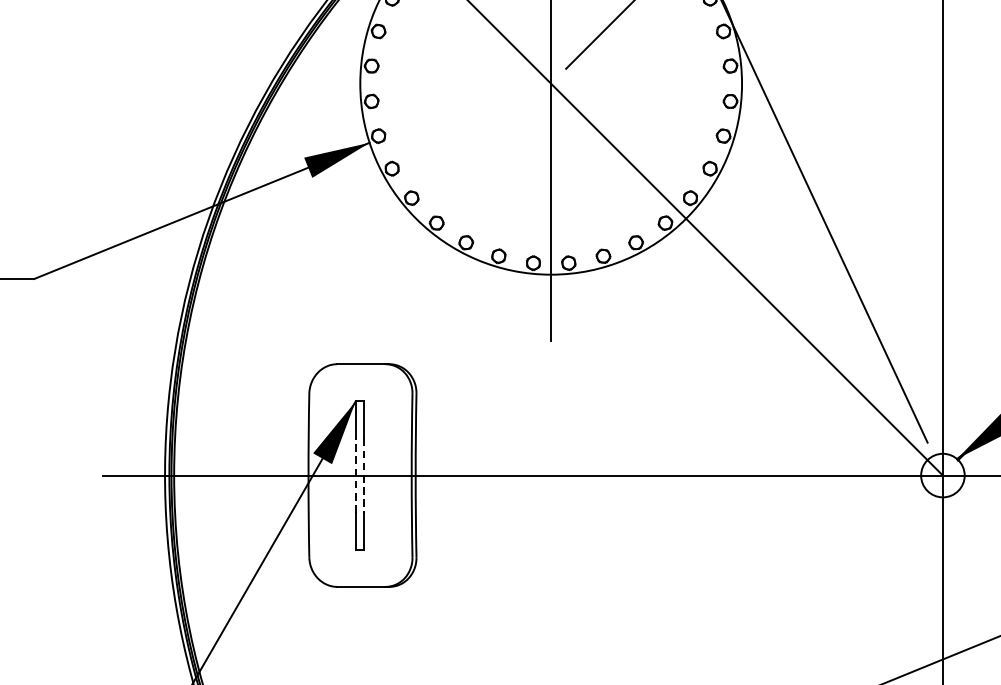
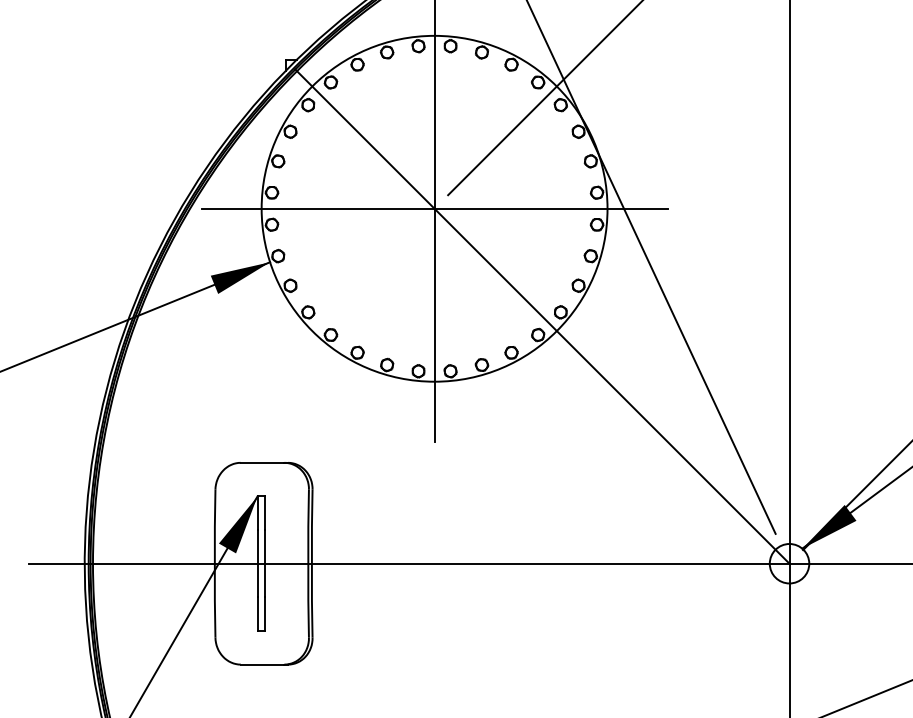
line: (551, 83) -> (434, 208), added
line: (355, 475) -> (257, 563), dashed -> solid
line: (363, 475) -> (264, 563), dashed -> solid

